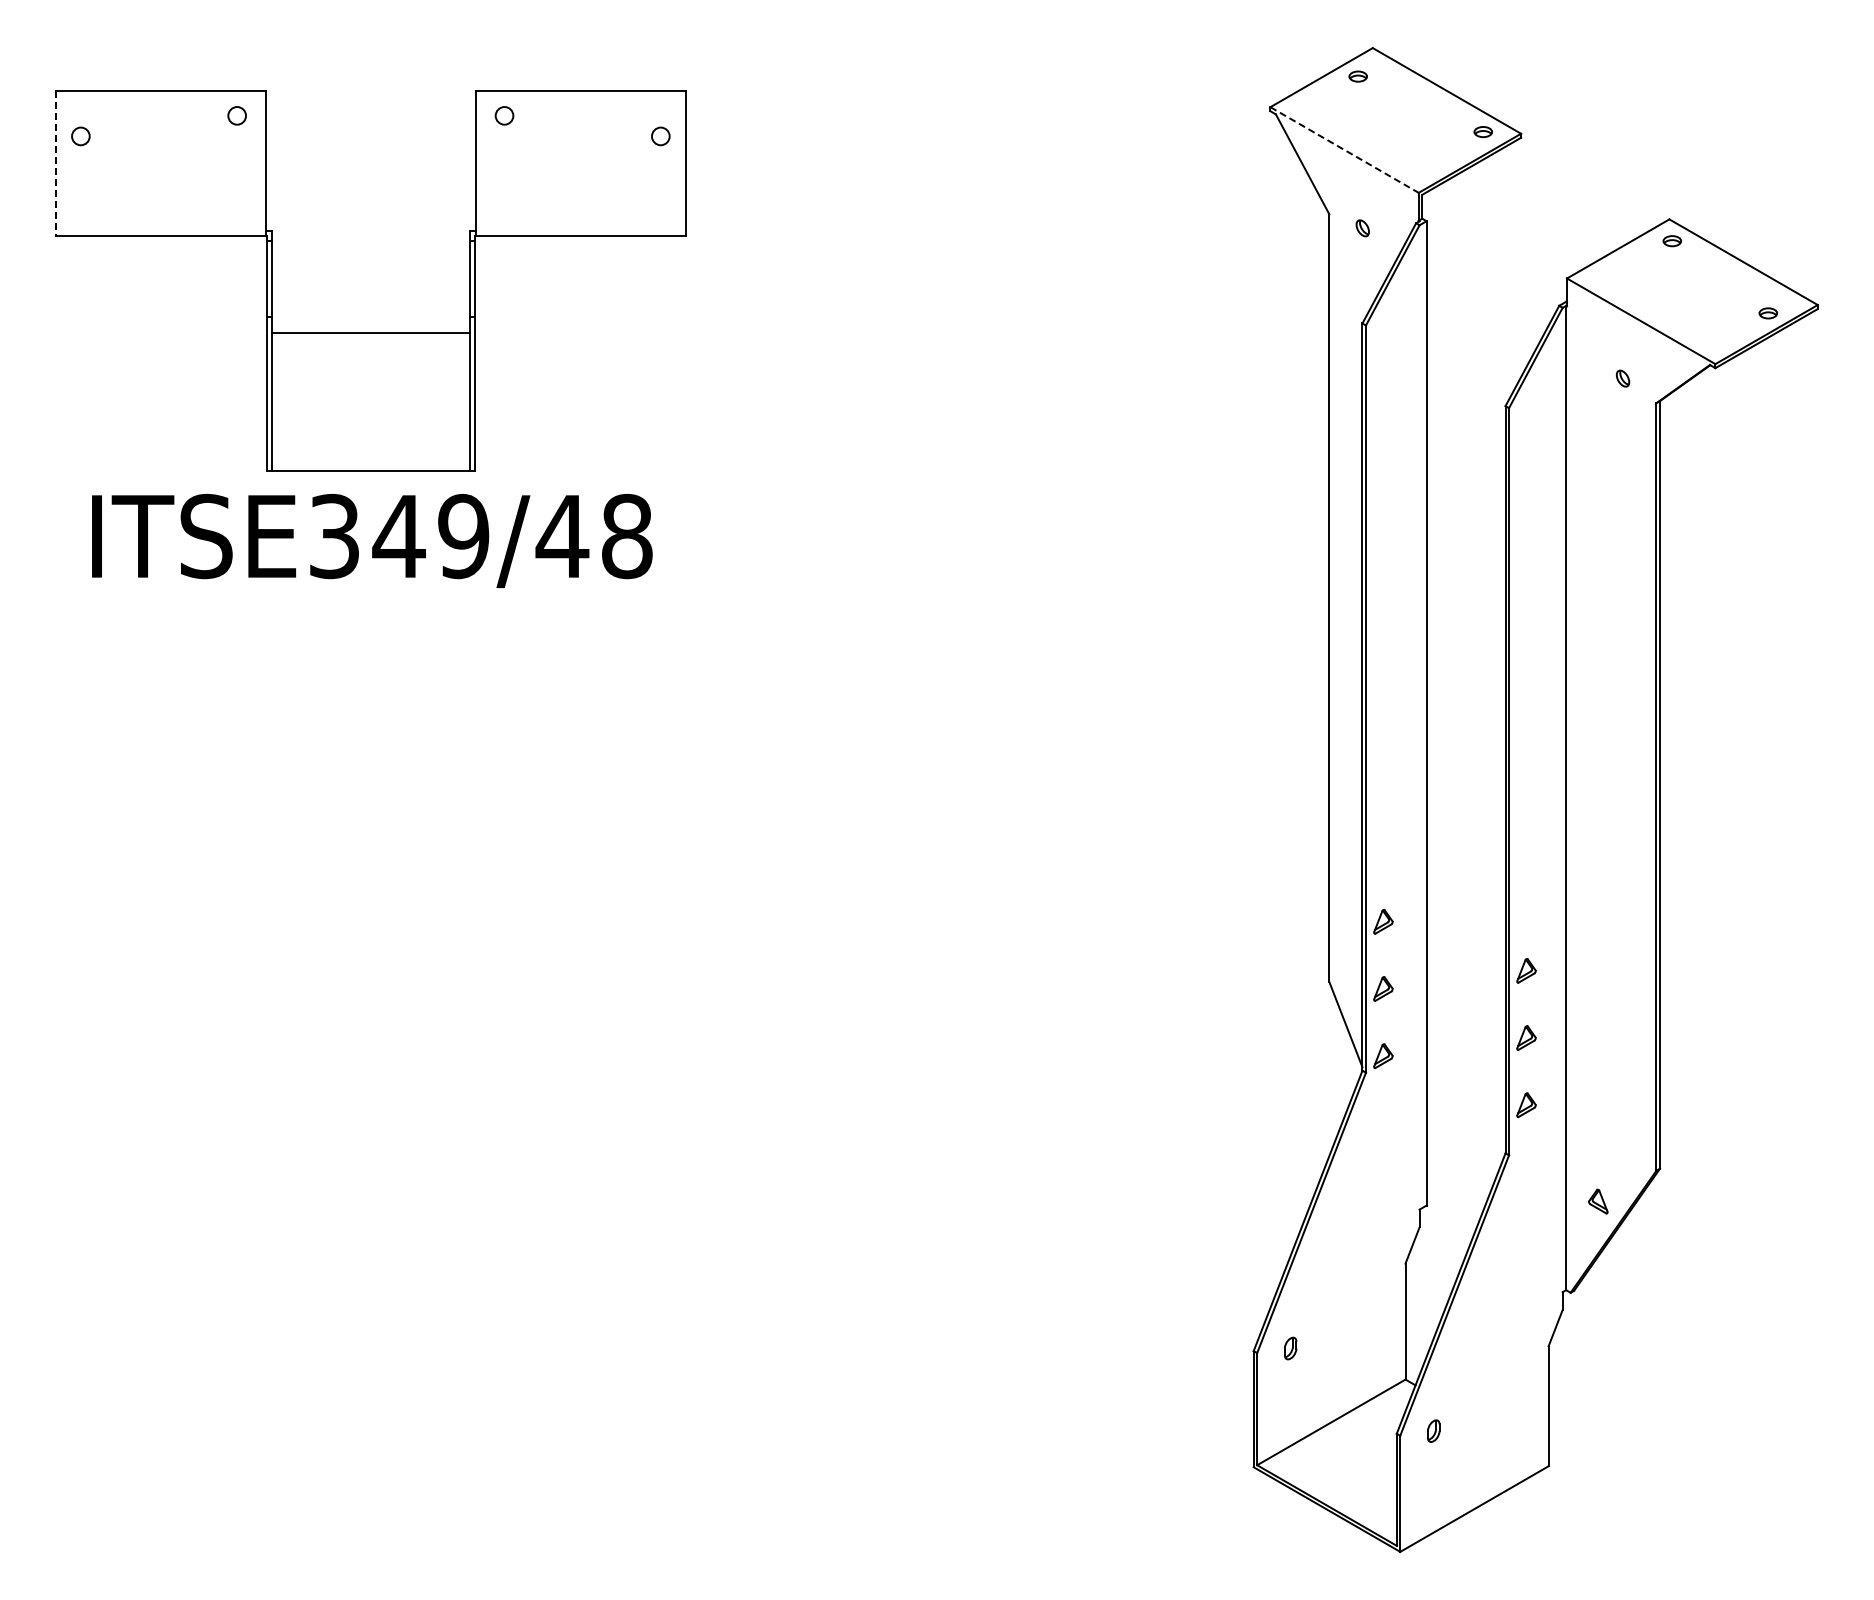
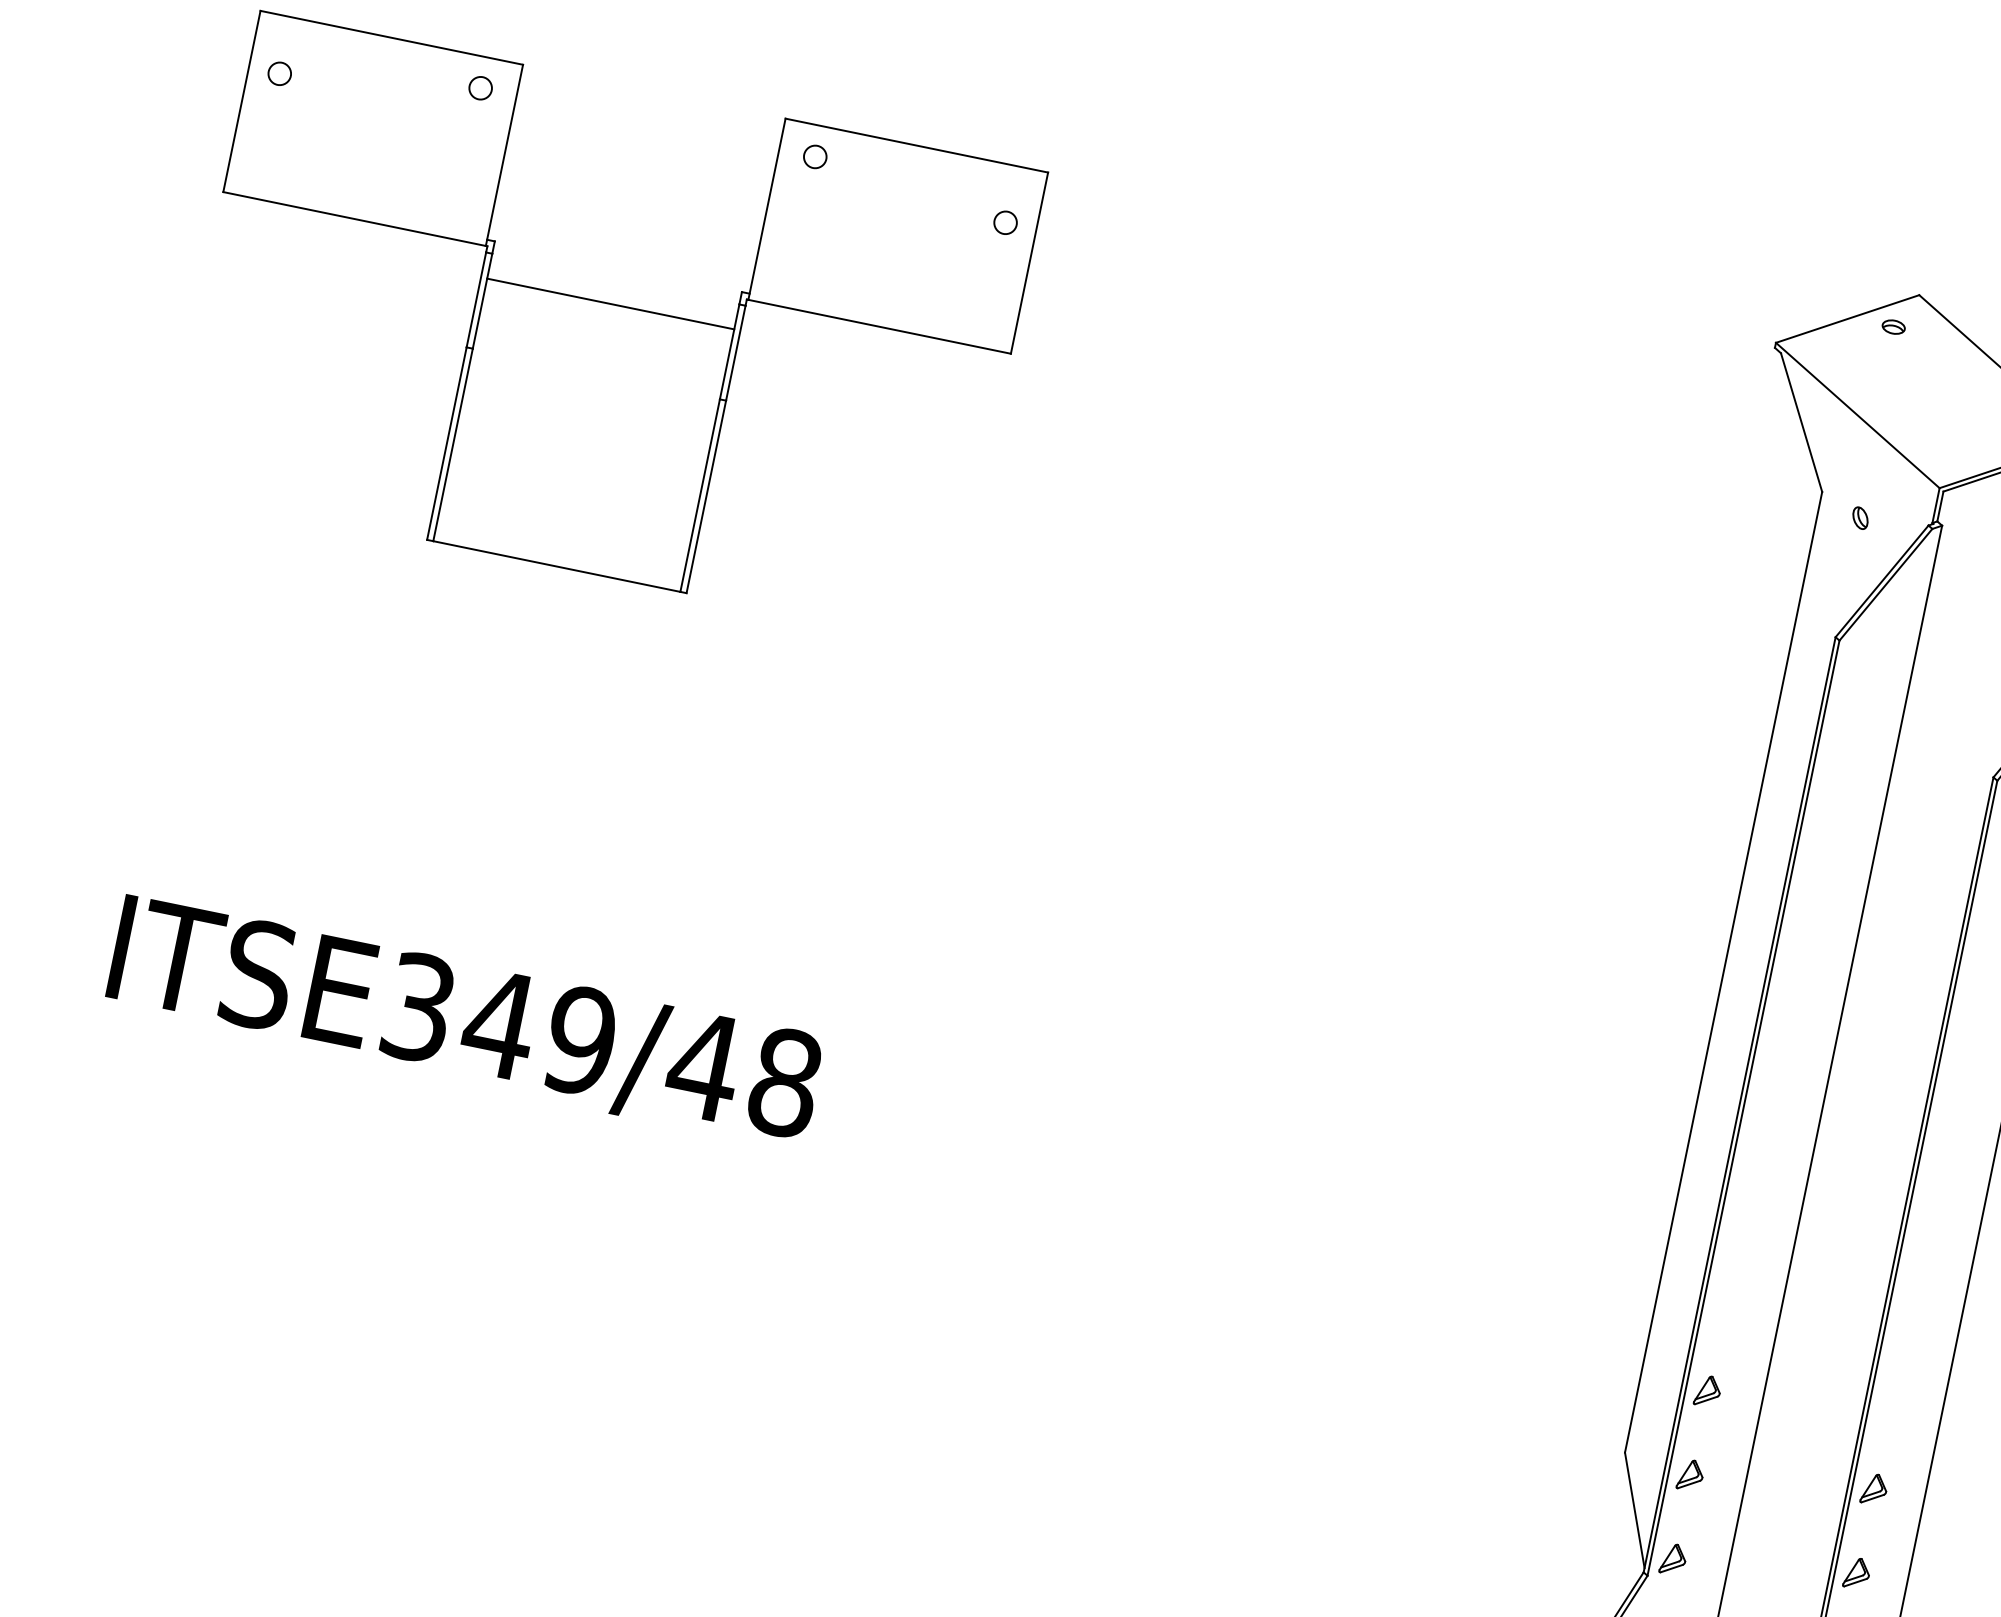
line: (1344, 150) -> (1857, 416), dashed -> solid
line: (56, 164) -> (242, 102), dashed -> solid
line: (370, 332) -> (610, 303), moved
text: (372, 540) -> (465, 1022), moved

